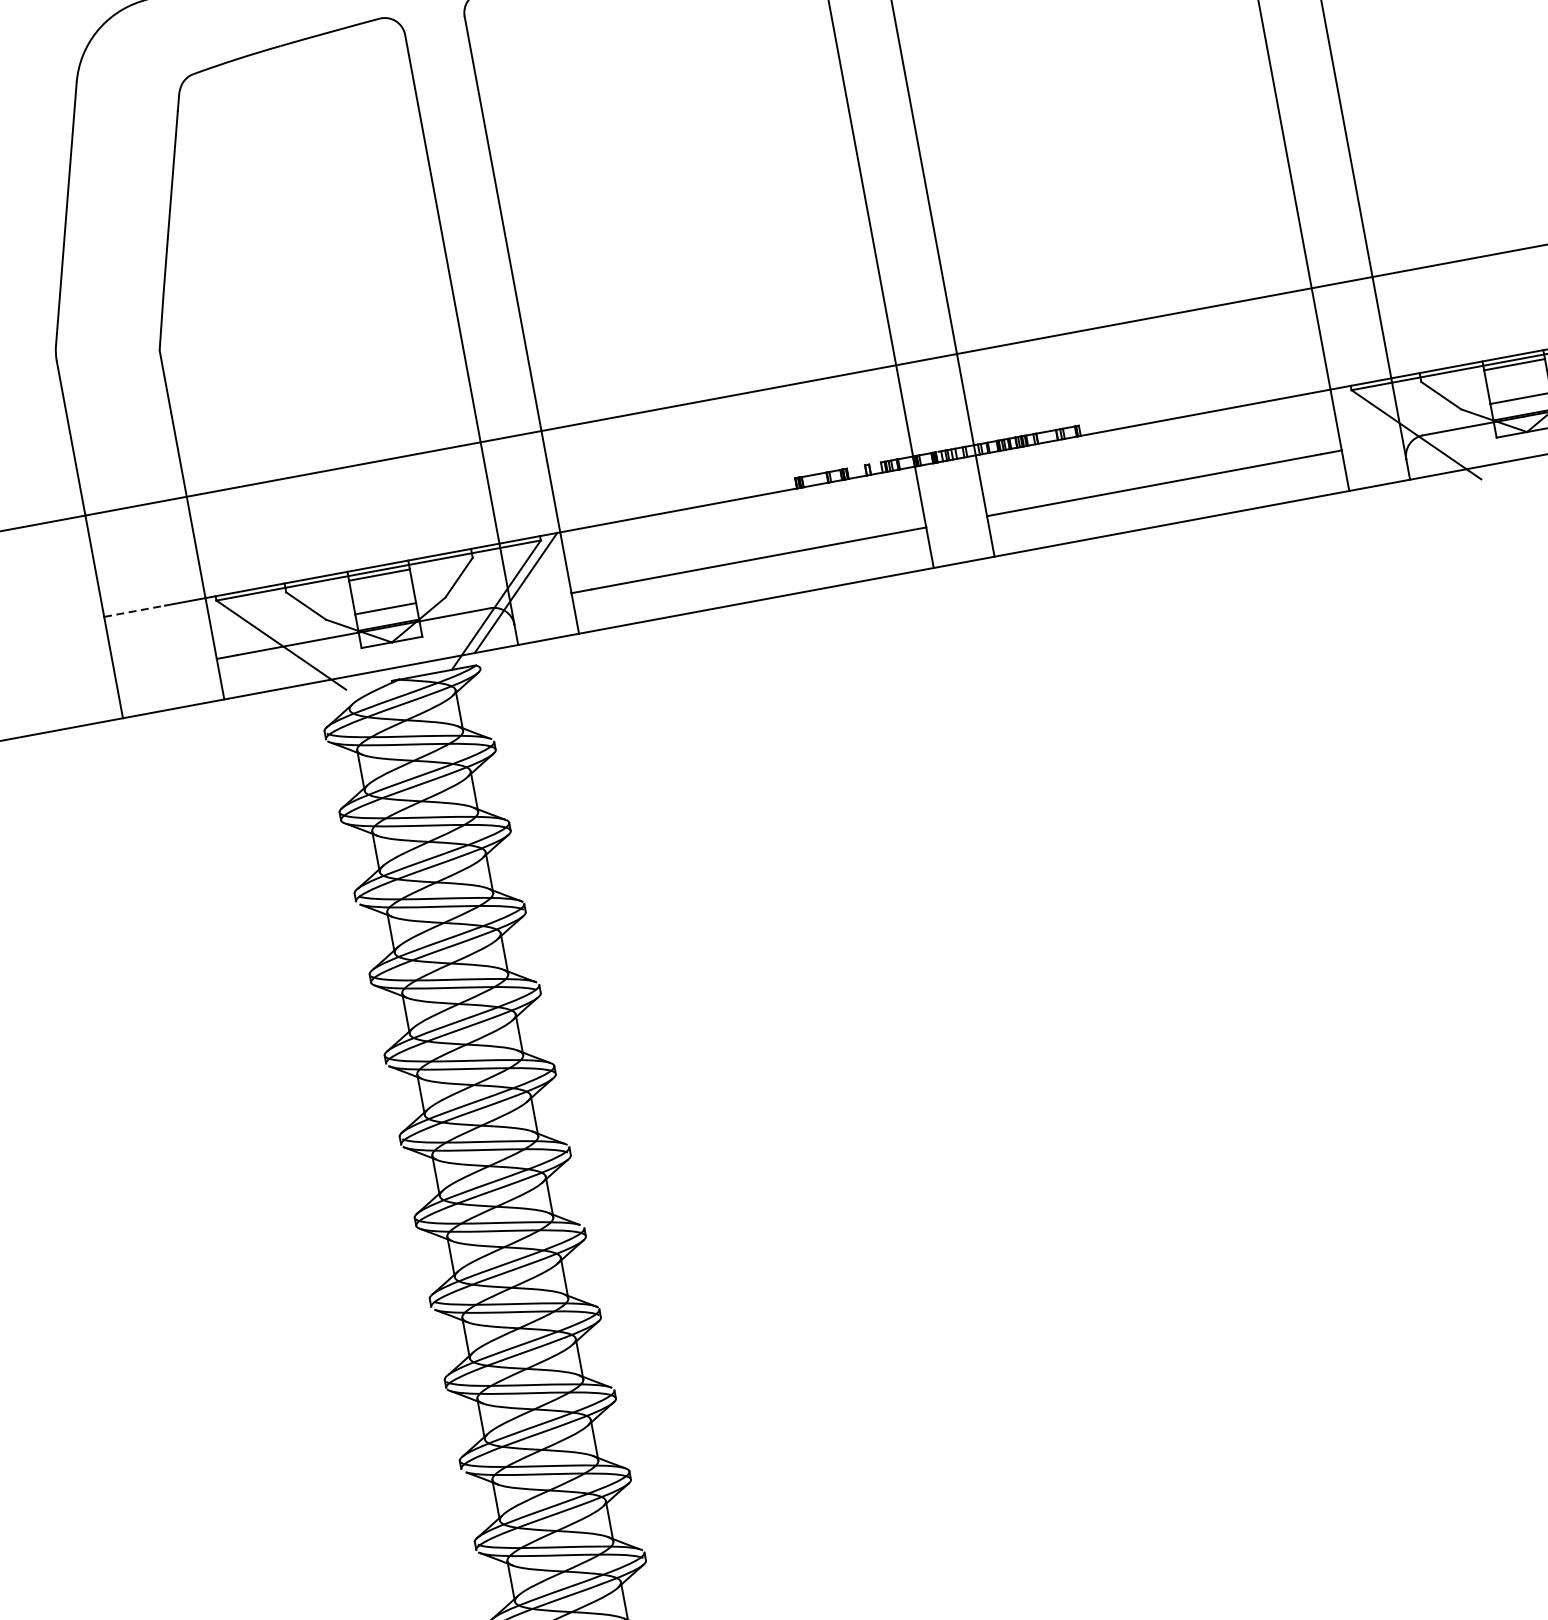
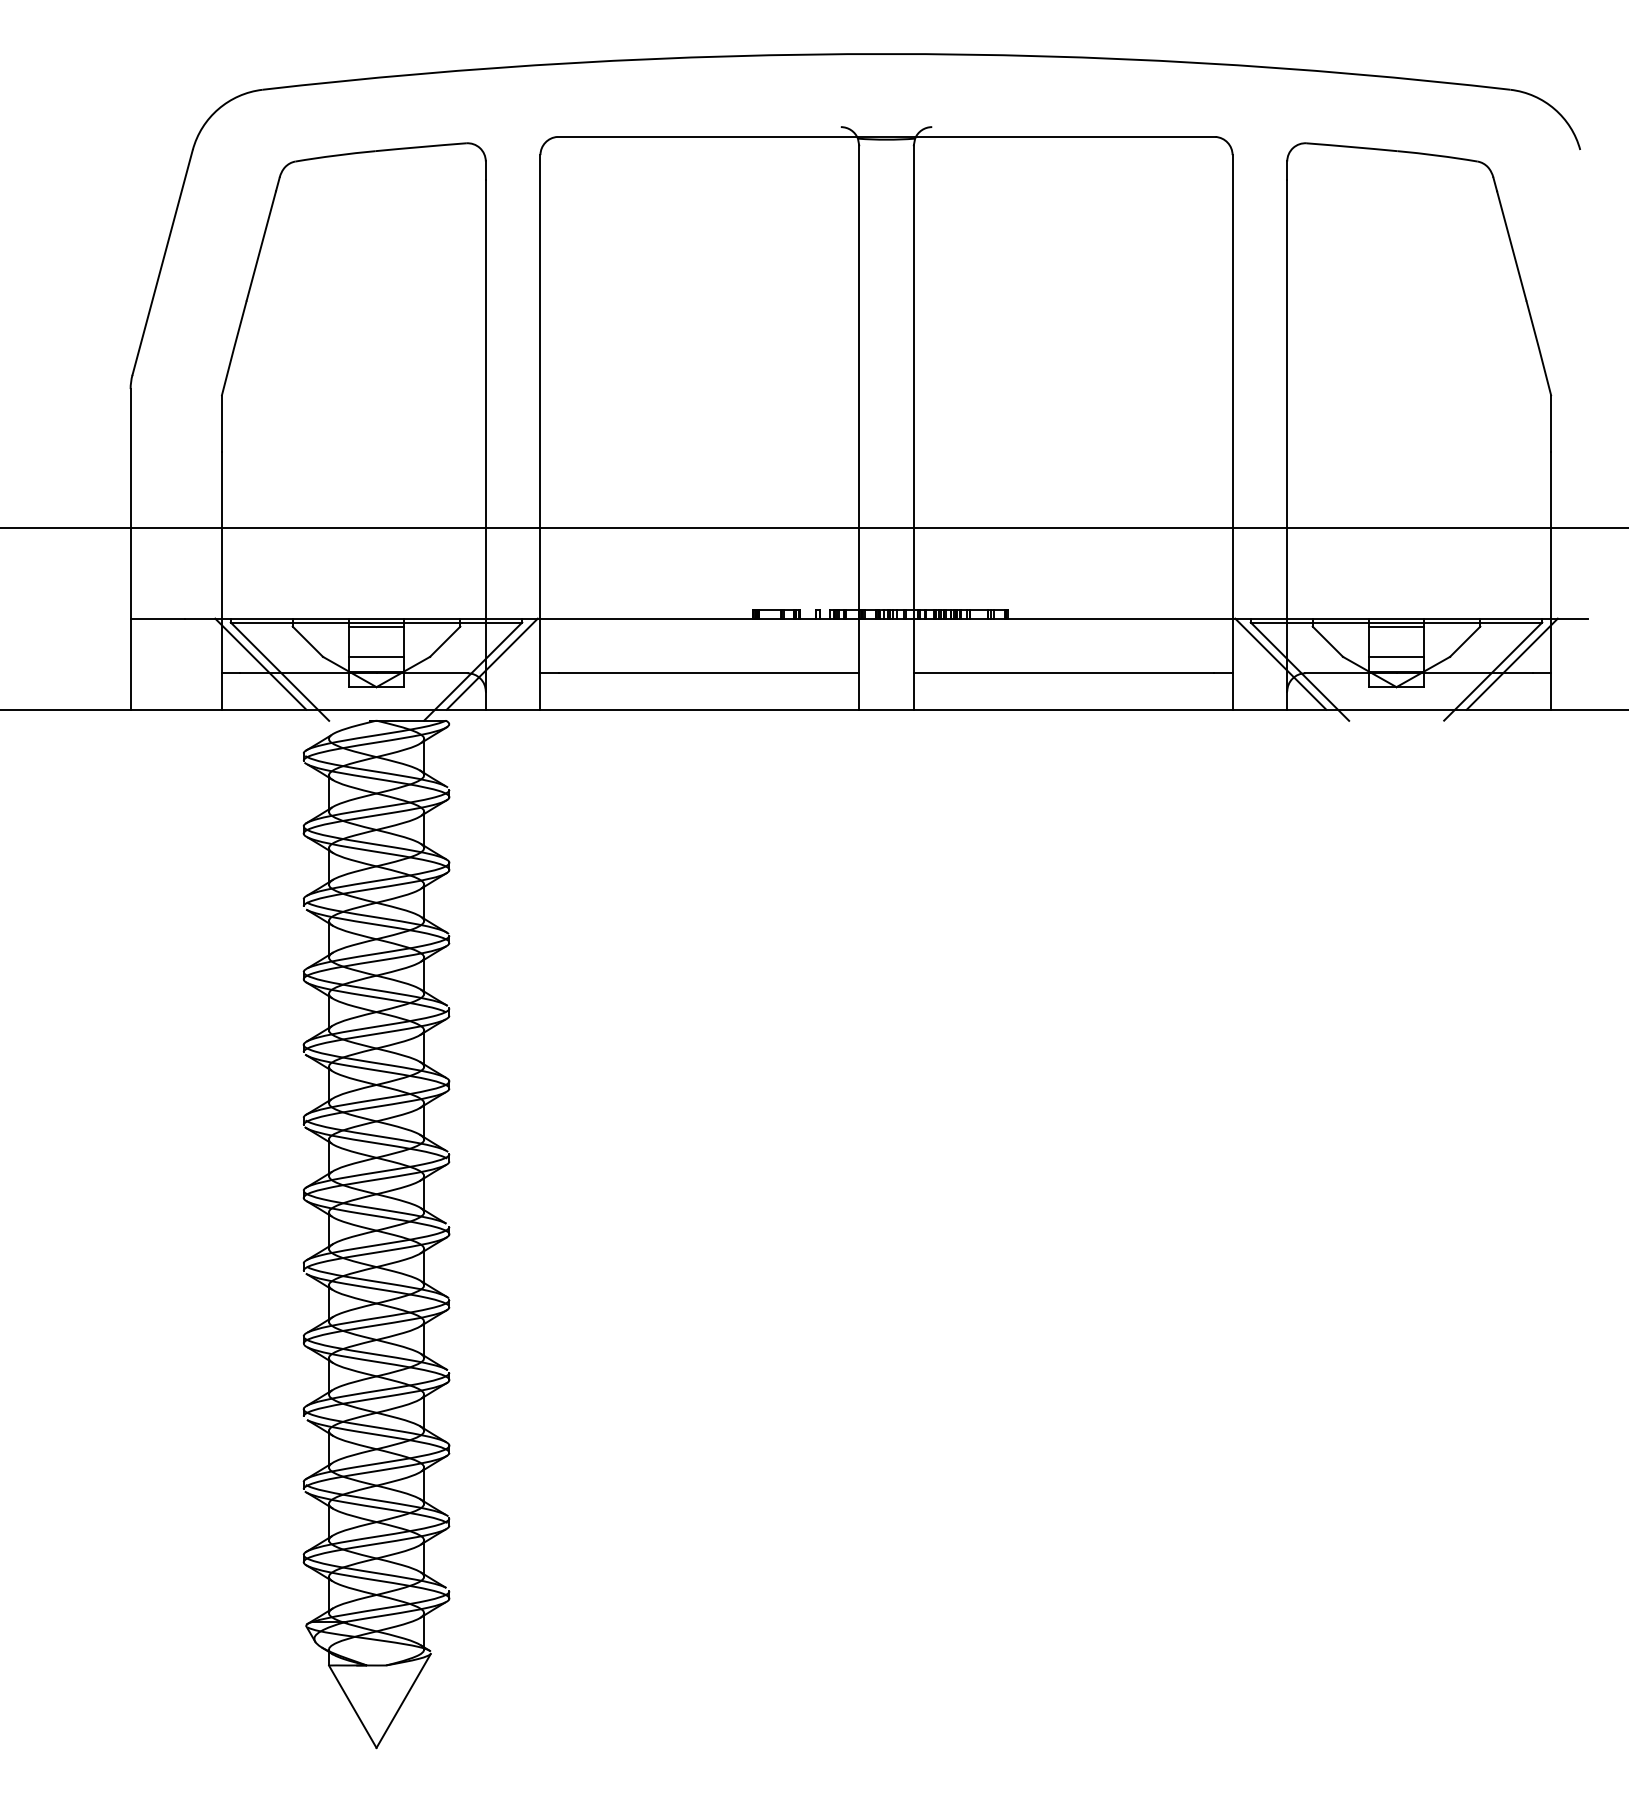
line: (1393, 429) -> (1280, 663), added
line: (135, 610) -> (158, 618), dashed -> solid
line: (257, 640) -> (260, 663), added

